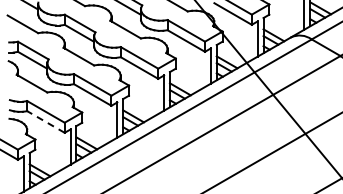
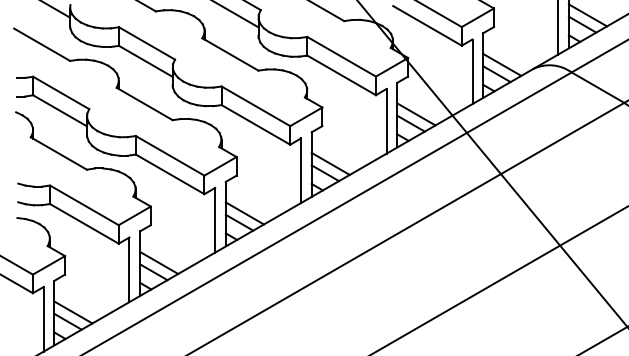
line: (46, 122) -> (85, 224), dashed -> solid

